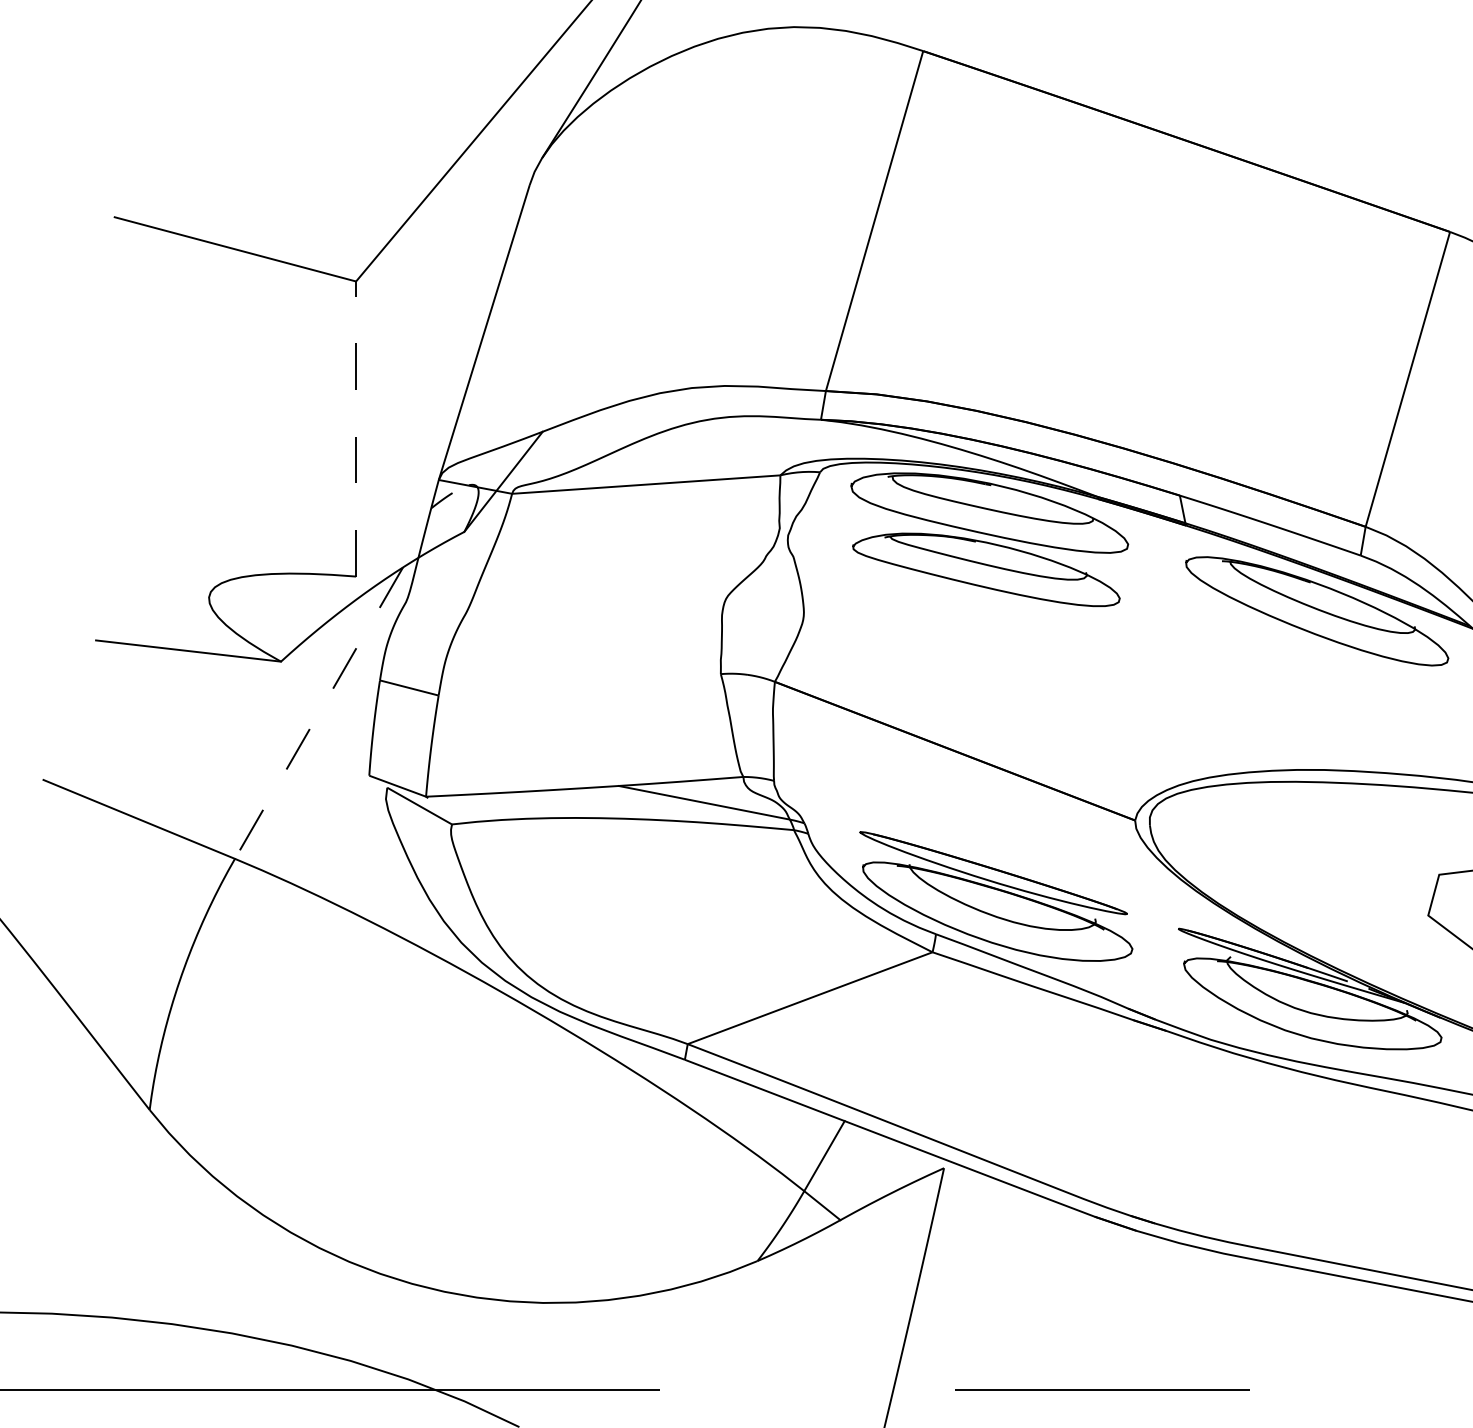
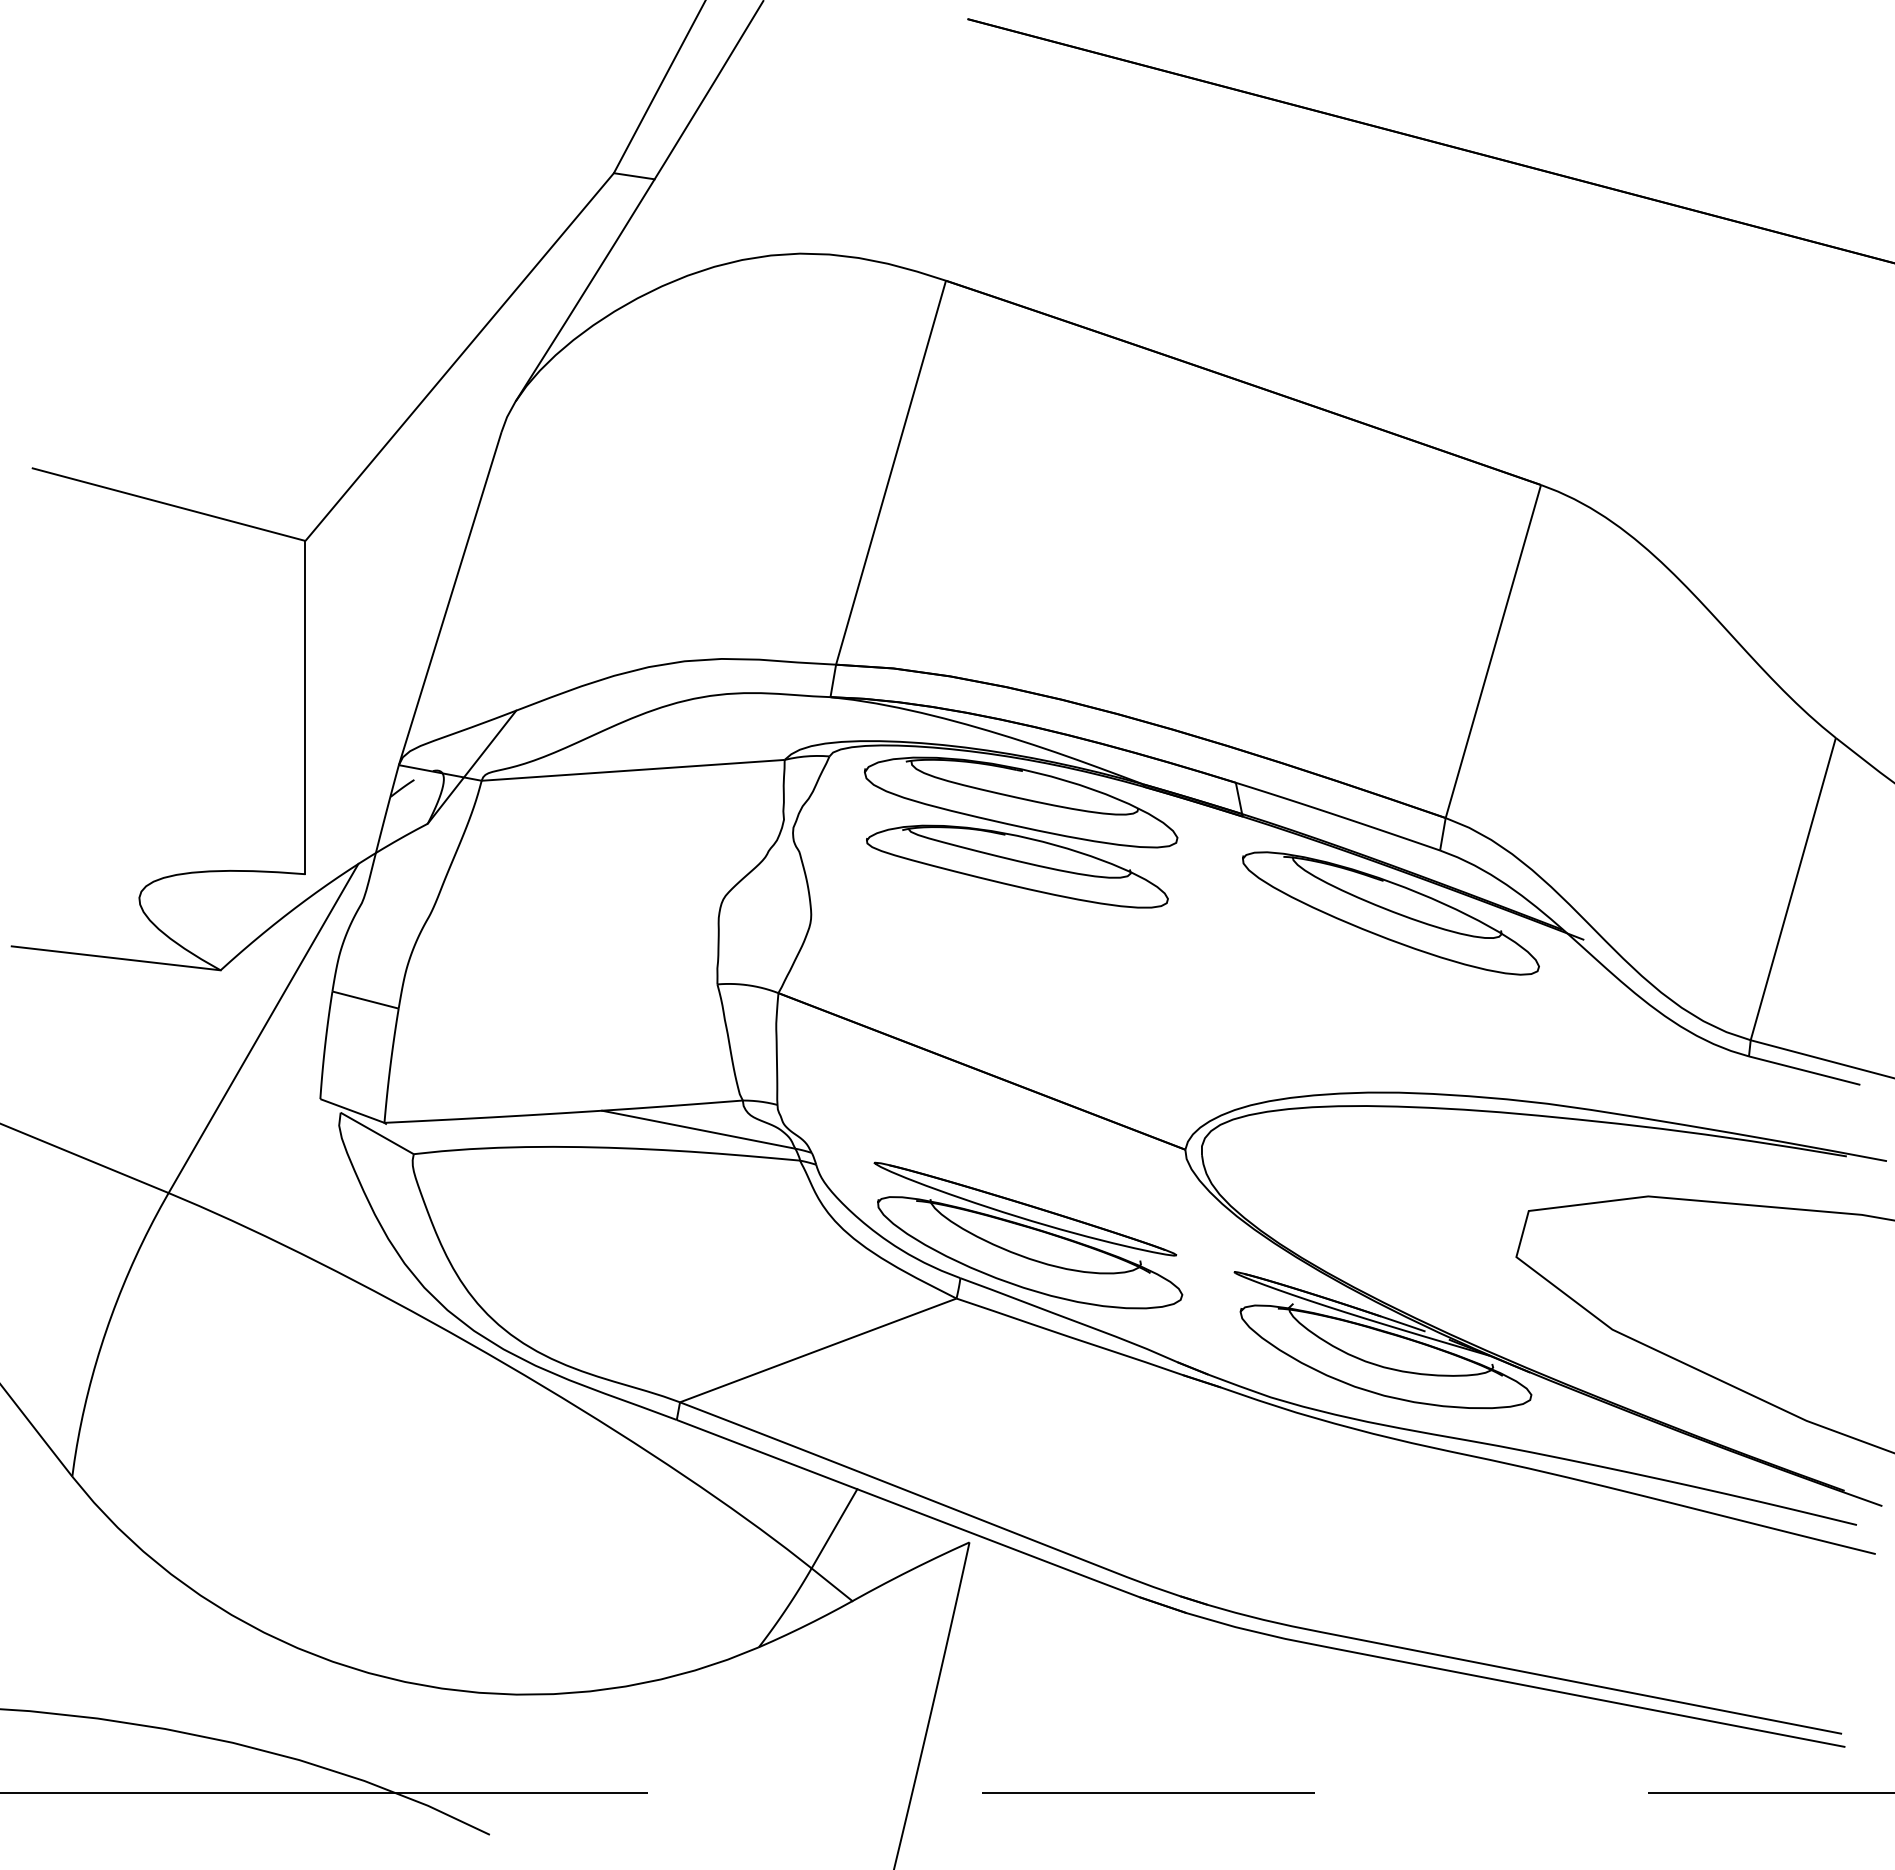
line: (356, 428) -> (305, 707), dashed -> solid
line: (318, 713) -> (263, 1028), dashed -> solid

